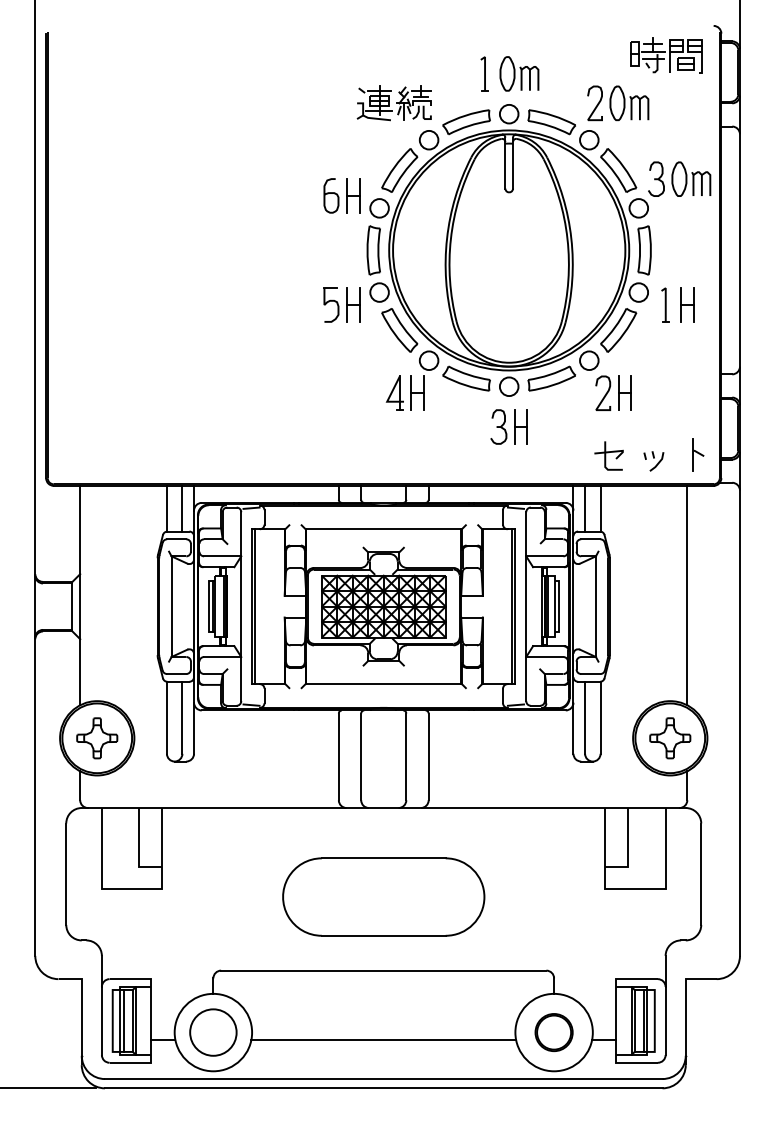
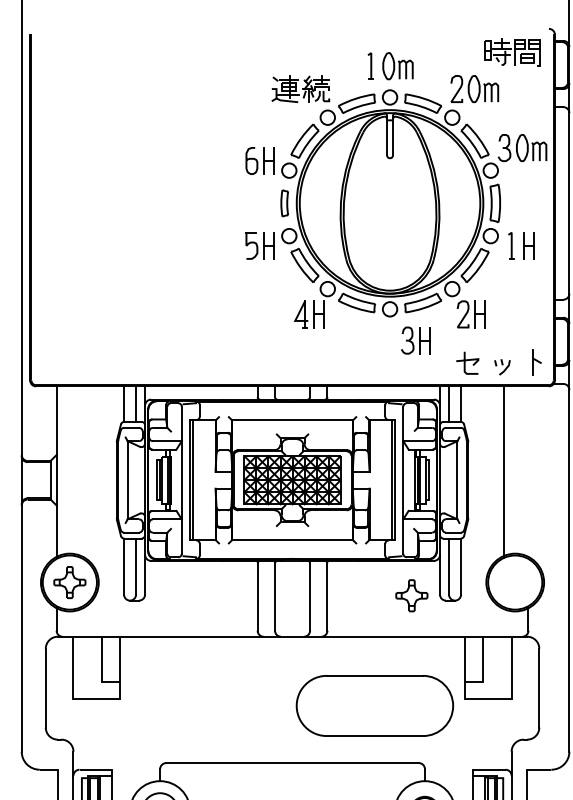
part: (373, 250) -> (284, 203), size x0.7
part: (508, 426) -> (415, 340), moved
line: (687, 595) -> (503, 471), moved
part: (670, 738) -> (412, 595), moved
part: (383, 896) -> (374, 705), moved

